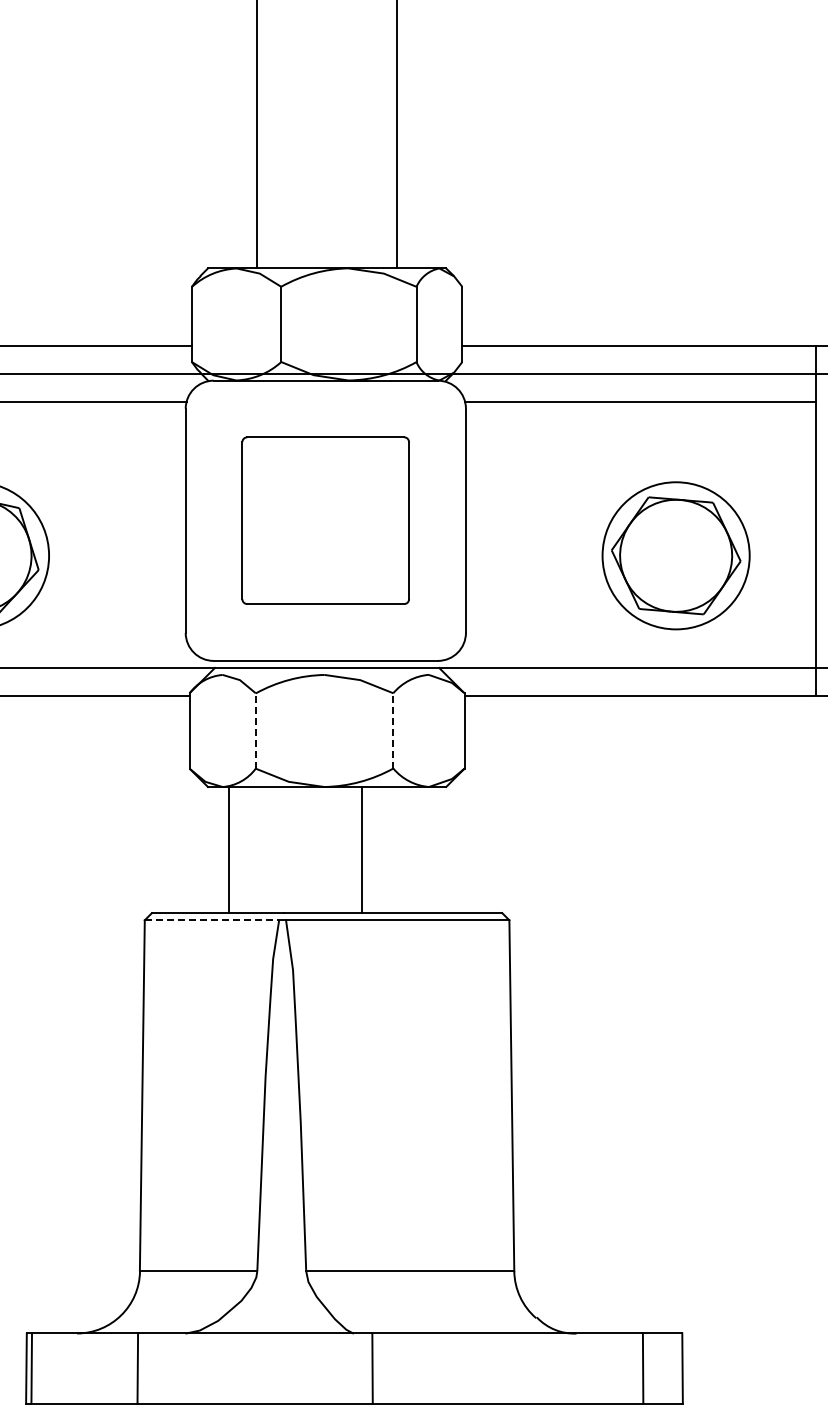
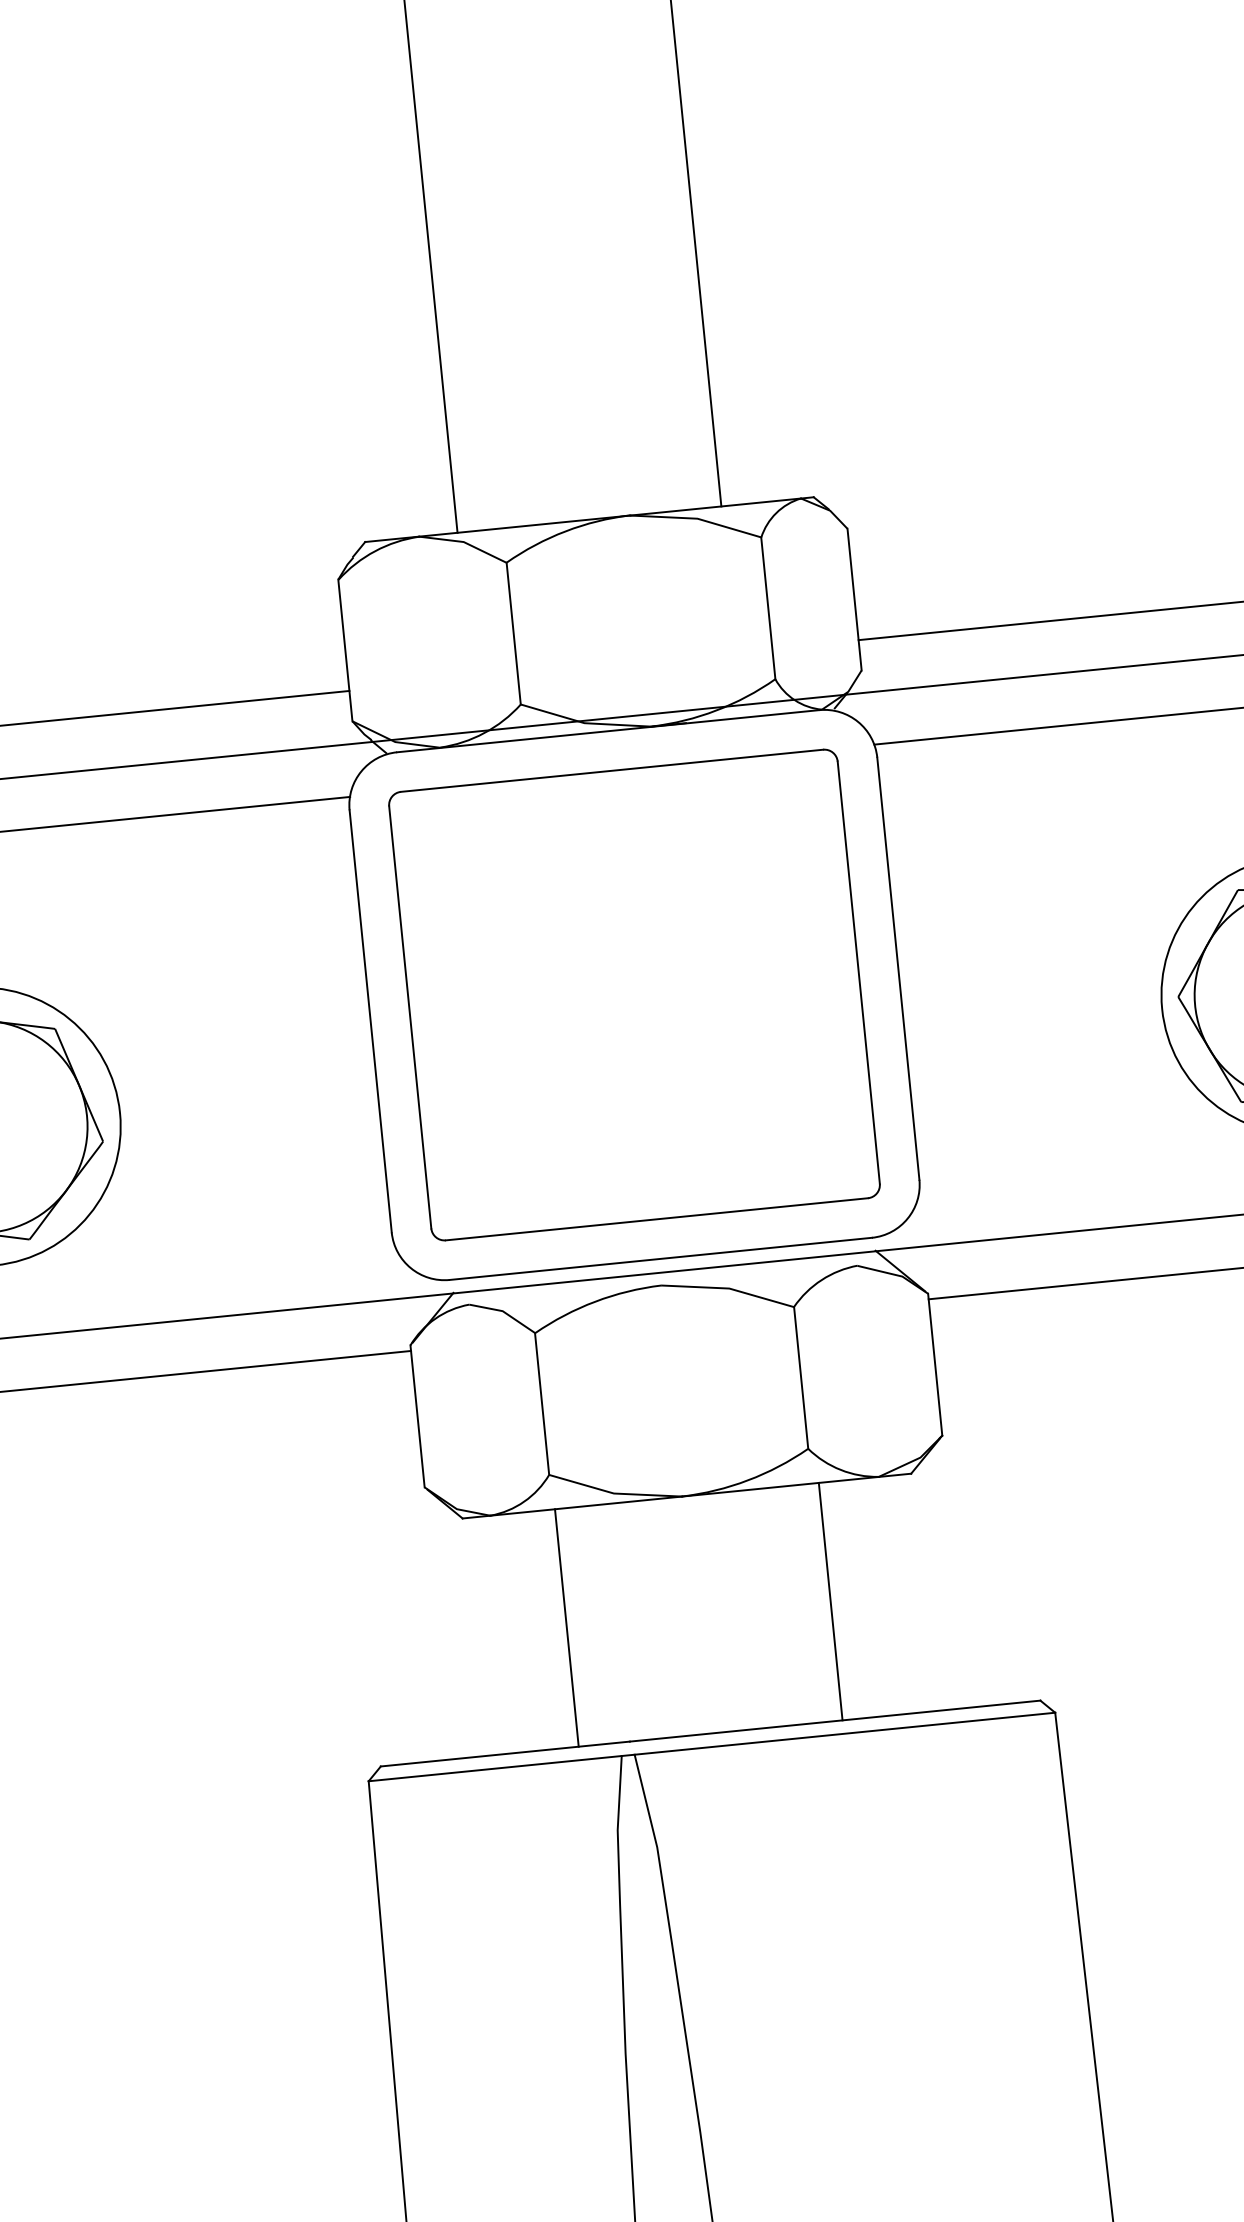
part: (325, 520) -> (633, 994), size x1.43
line: (255, 730) -> (541, 1403), dashed -> solid
line: (393, 730) -> (801, 1377), dashed -> solid
line: (229, 850) -> (567, 1628), moved
line: (362, 850) -> (831, 1602), moved
line: (212, 920) -> (496, 1768), dashed -> solid

